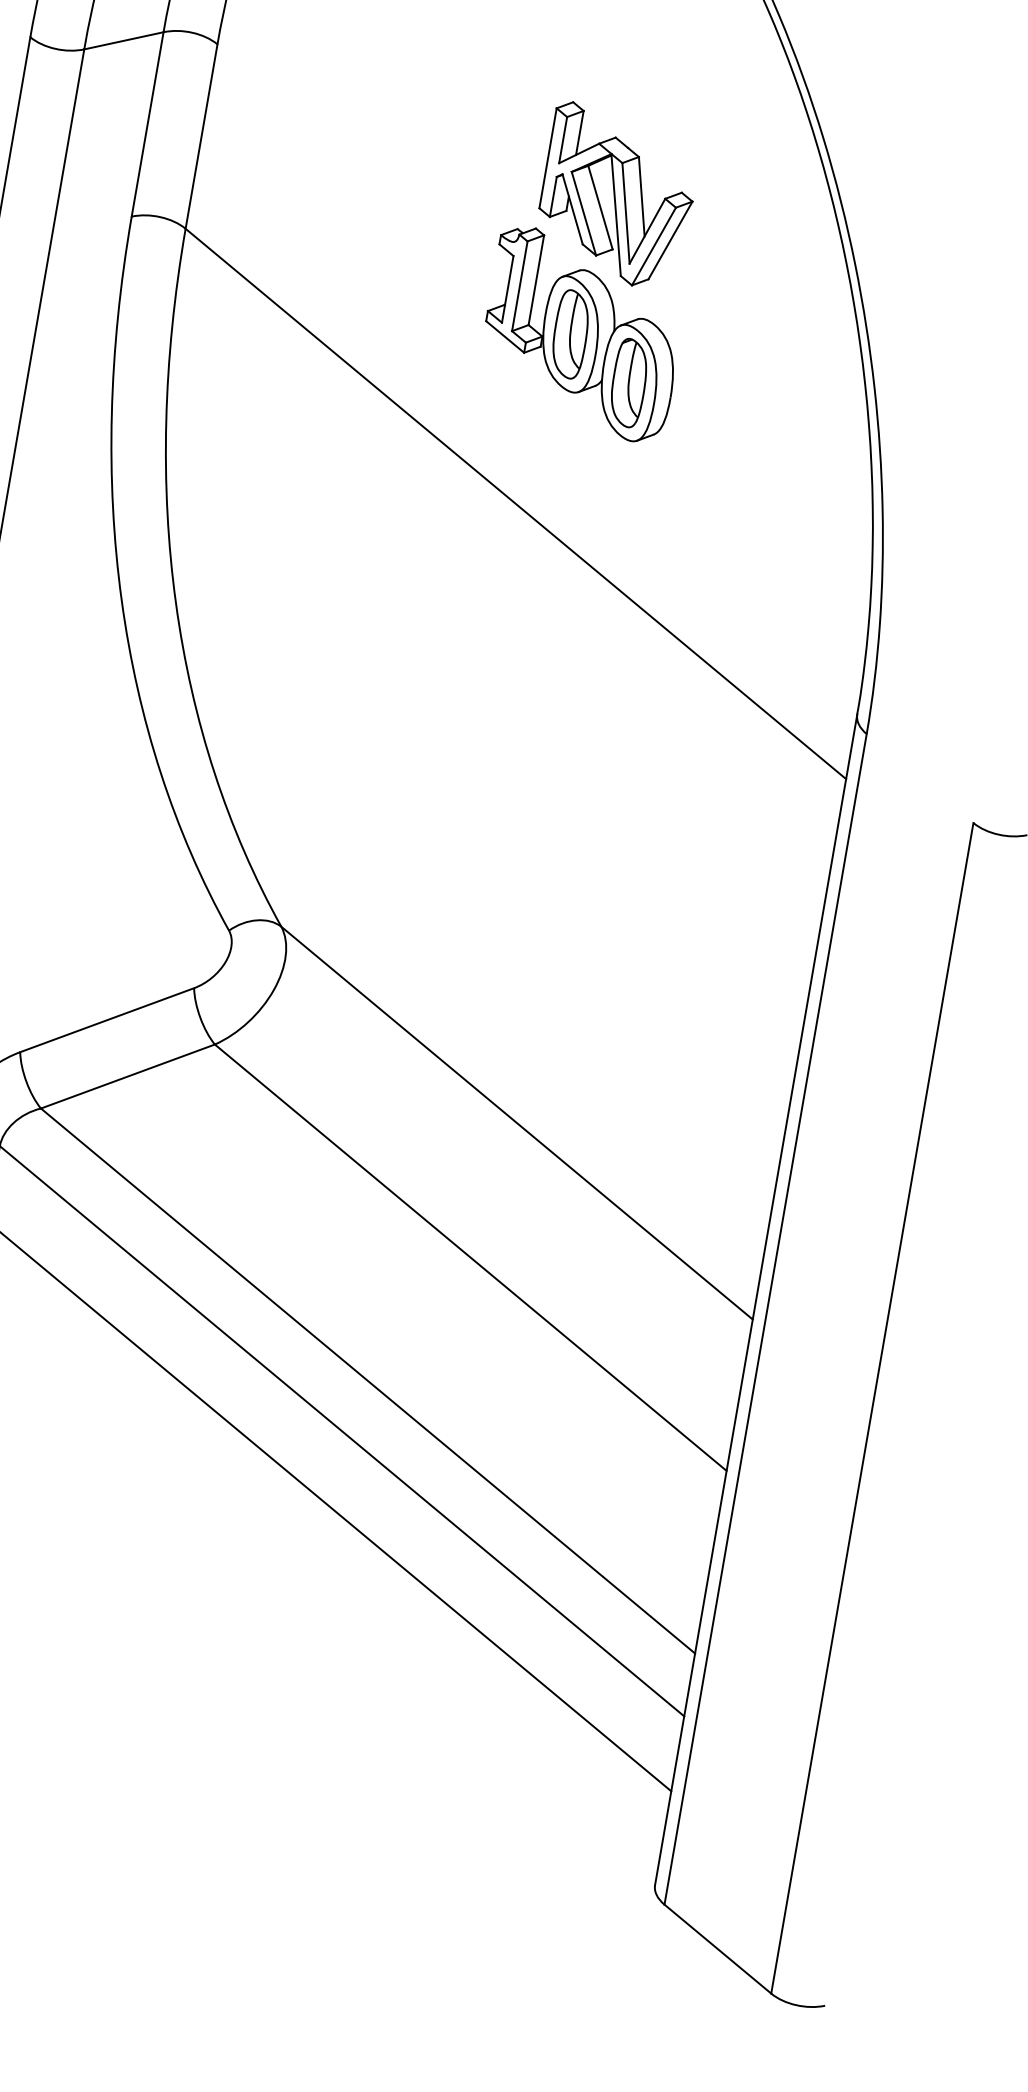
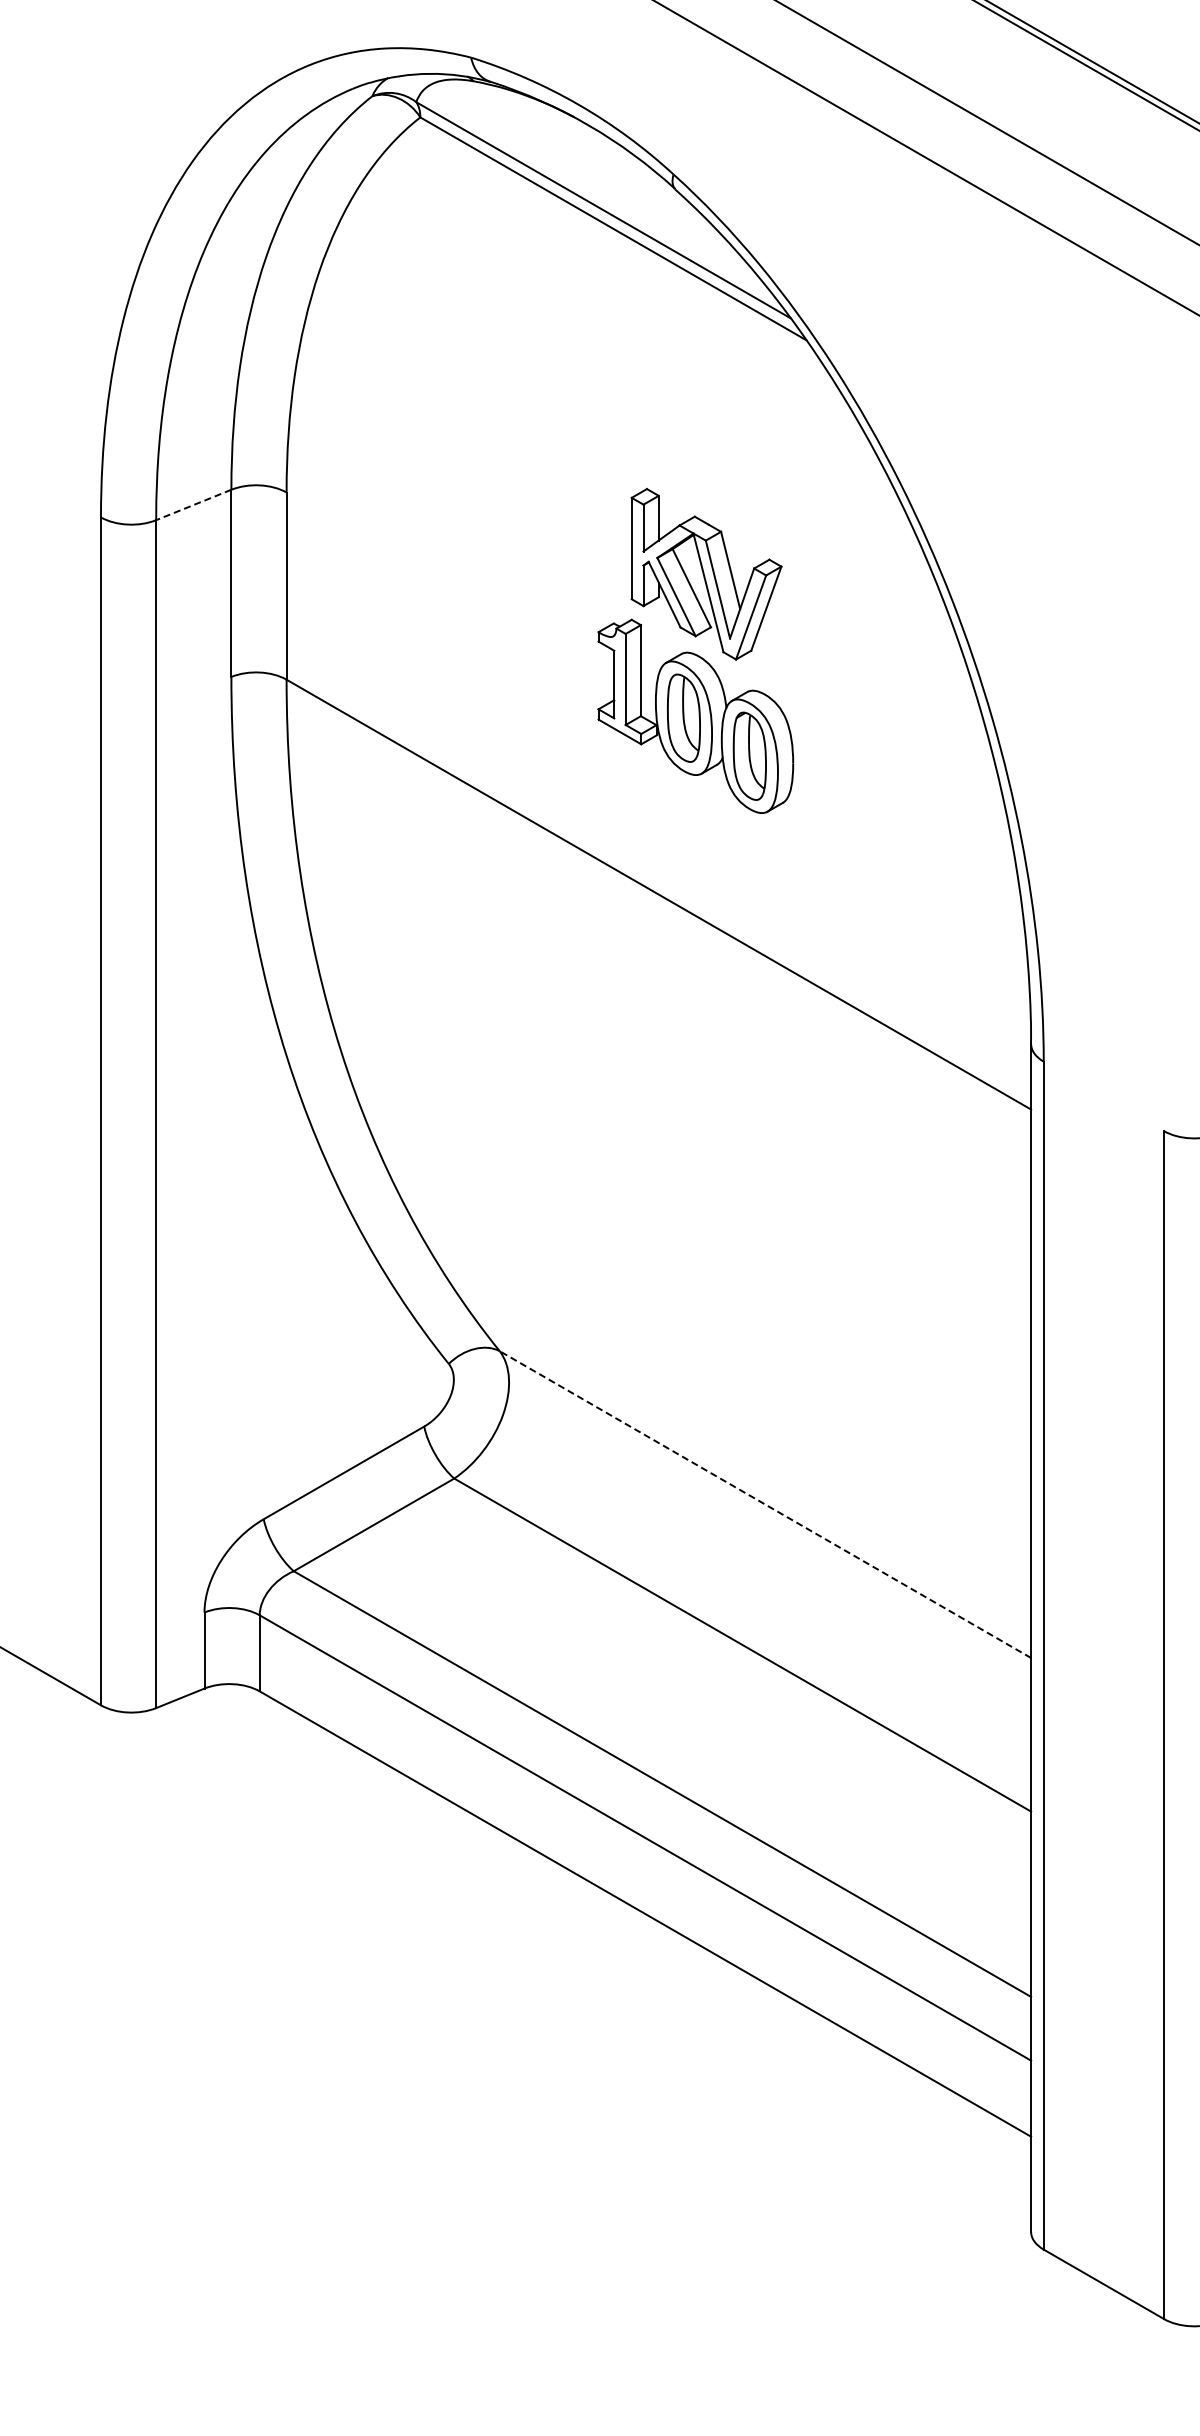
line: (123, 40) -> (193, 504), solid -> dashed
line: (517, 1123) -> (765, 1504), solid -> dashed

